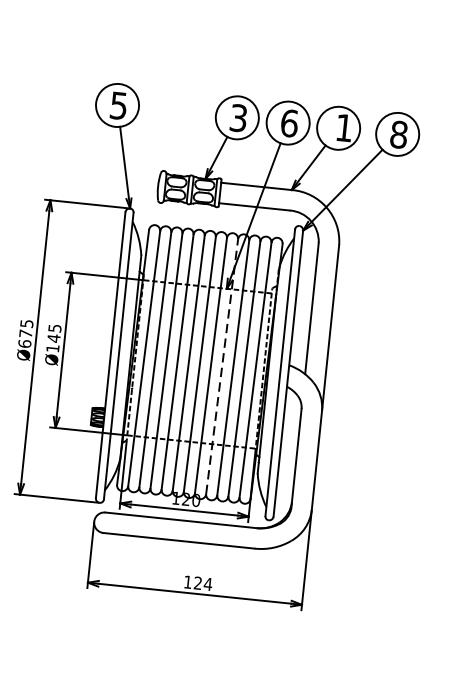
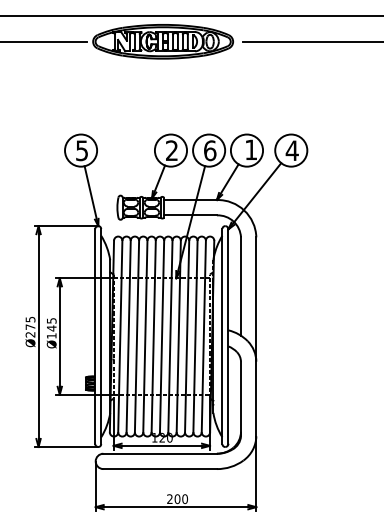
text: (238, 117) -> (171, 150), 3 -> 2
text: (397, 134) -> (291, 150), 8 -> 4
text: (24, 343) -> (30, 334), Ø675 -> Ø275
line: (221, 366) -> (178, 336), dashed -> solid
text: (197, 583) -> (177, 499), 124 -> 200

